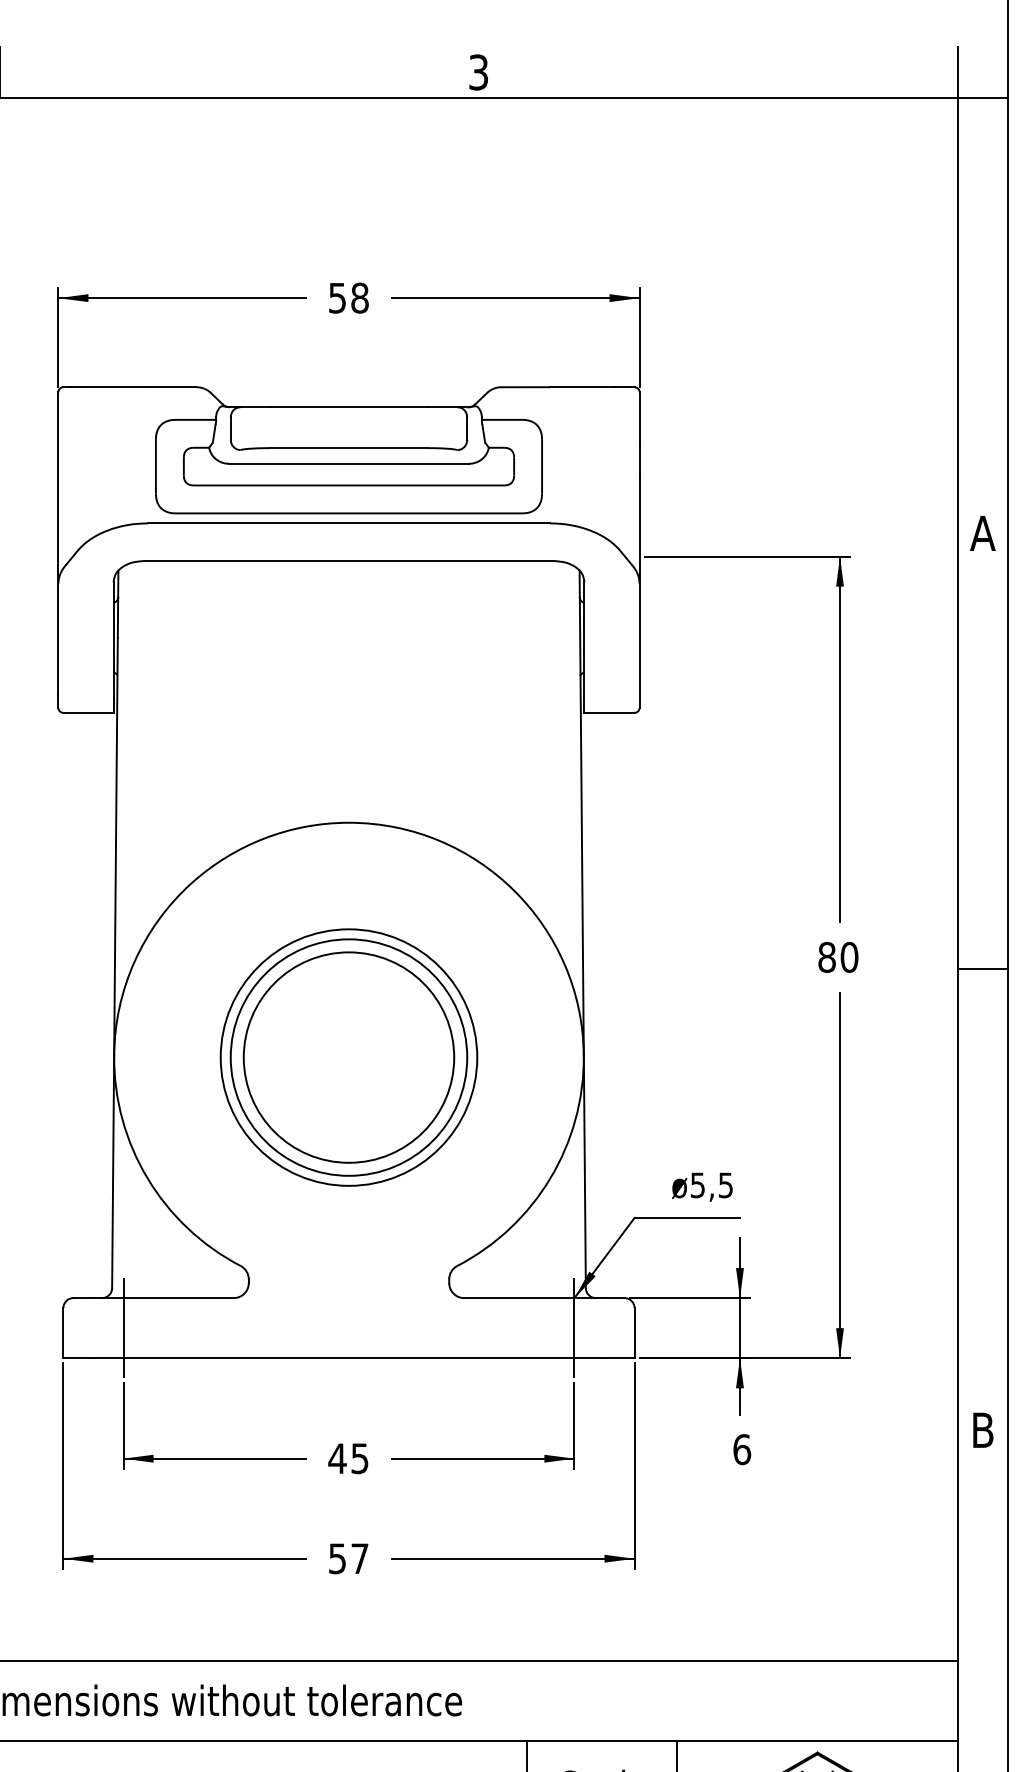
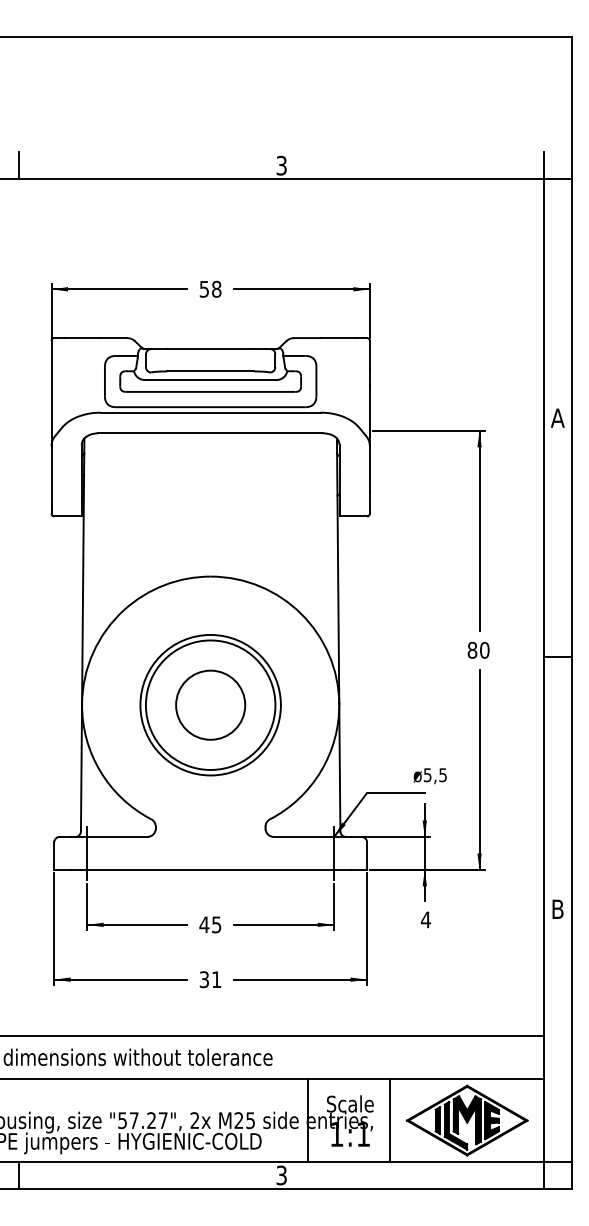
circle: (348, 1056) -> (210, 704), size x0.6
text: (701, 1187) -> (429, 776), moved
text: (741, 1448) -> (425, 919), 6 -> 4
text: (348, 1558) -> (210, 979), 57 -> 31

